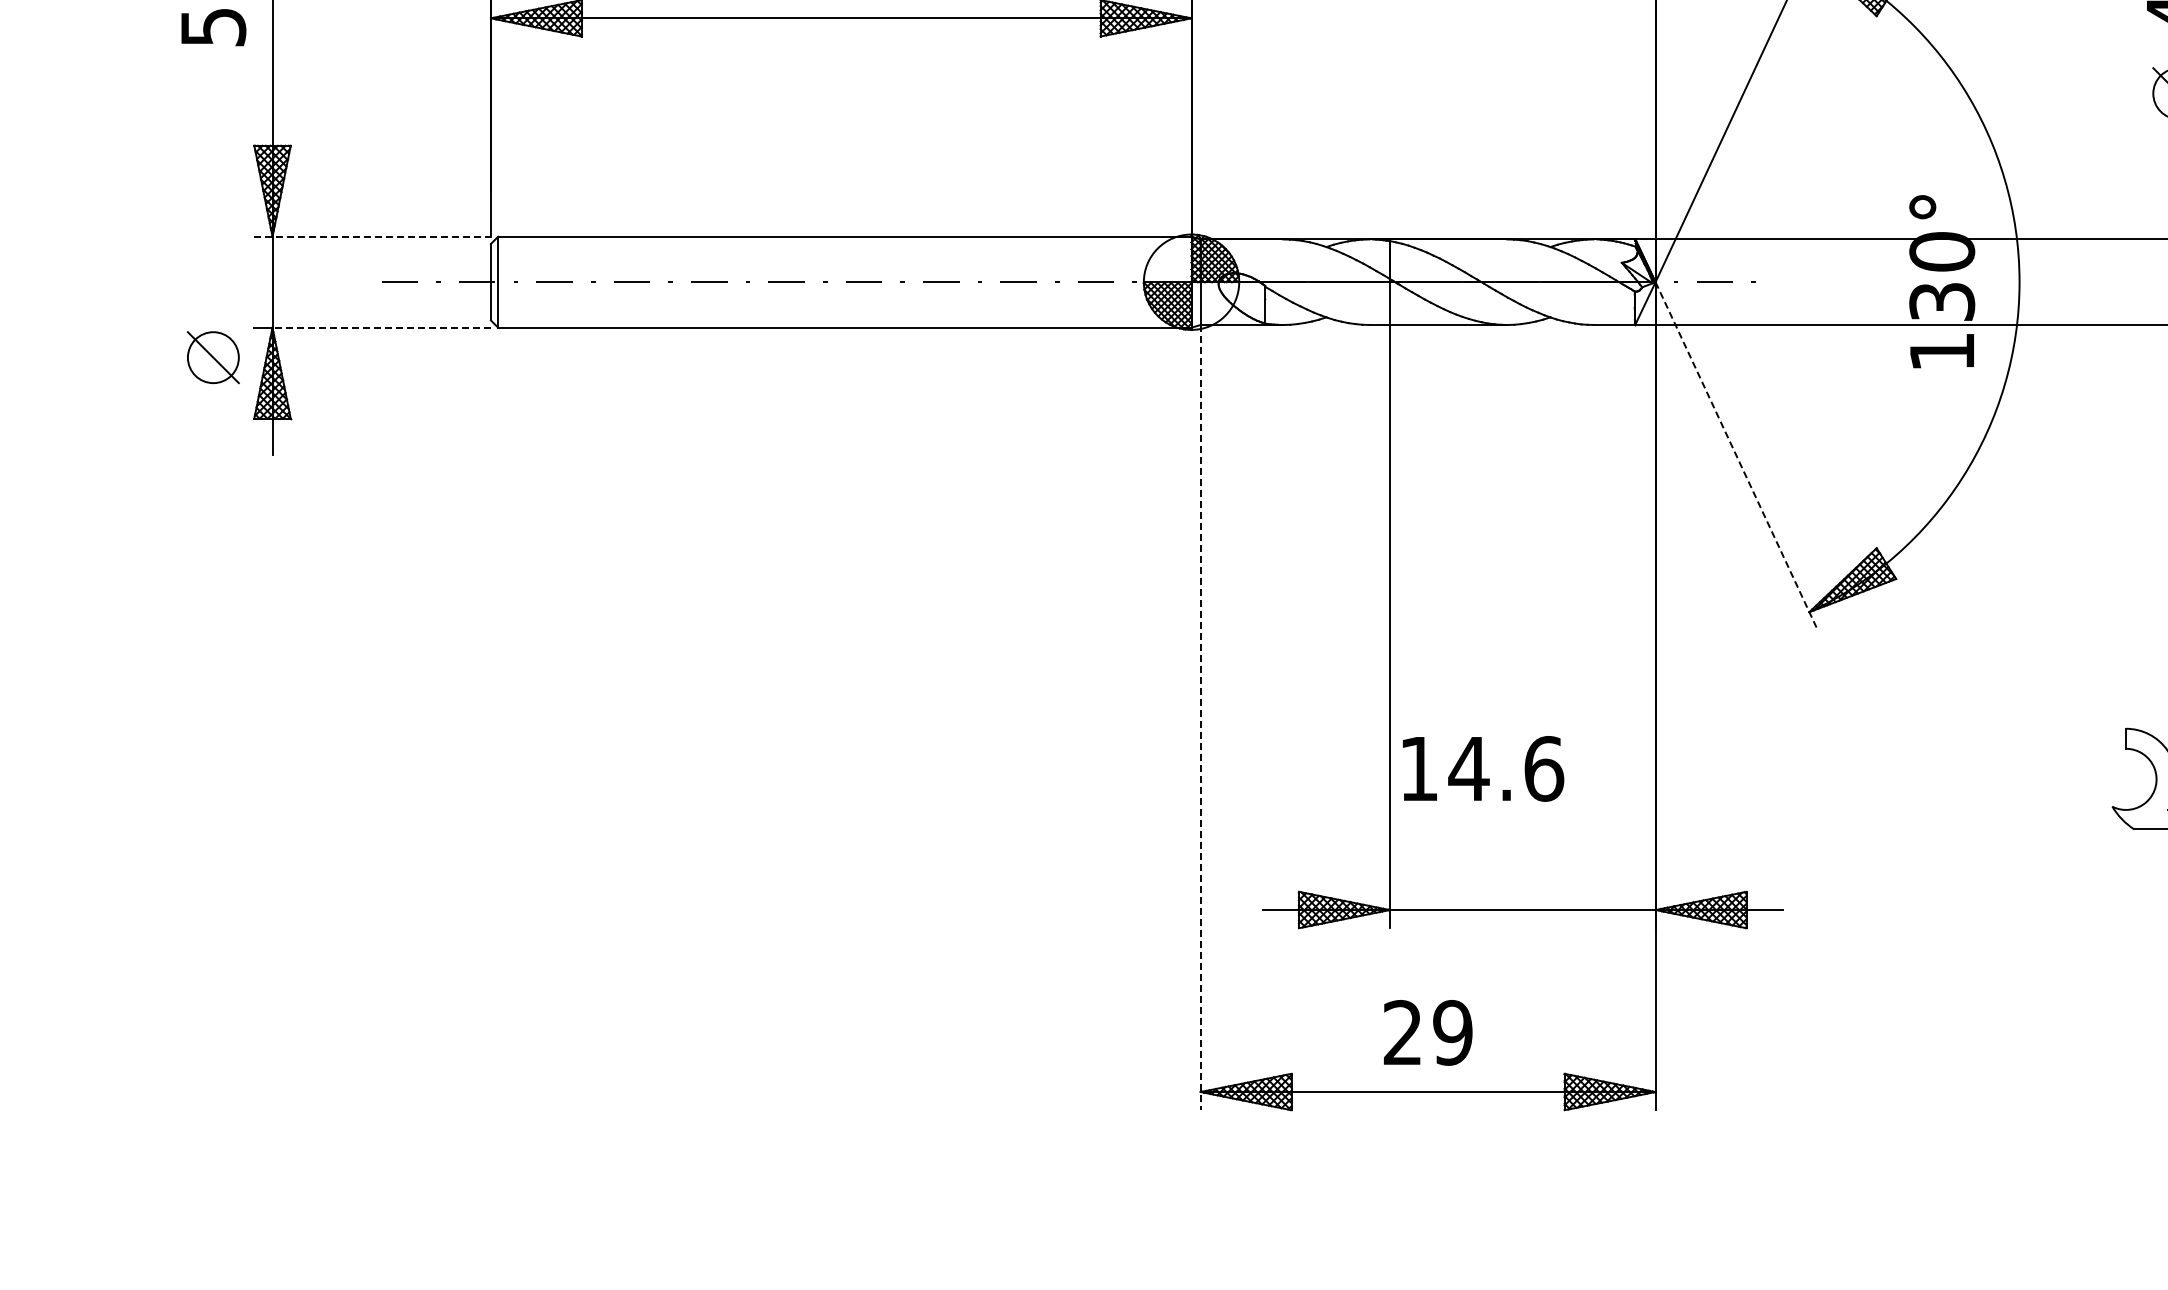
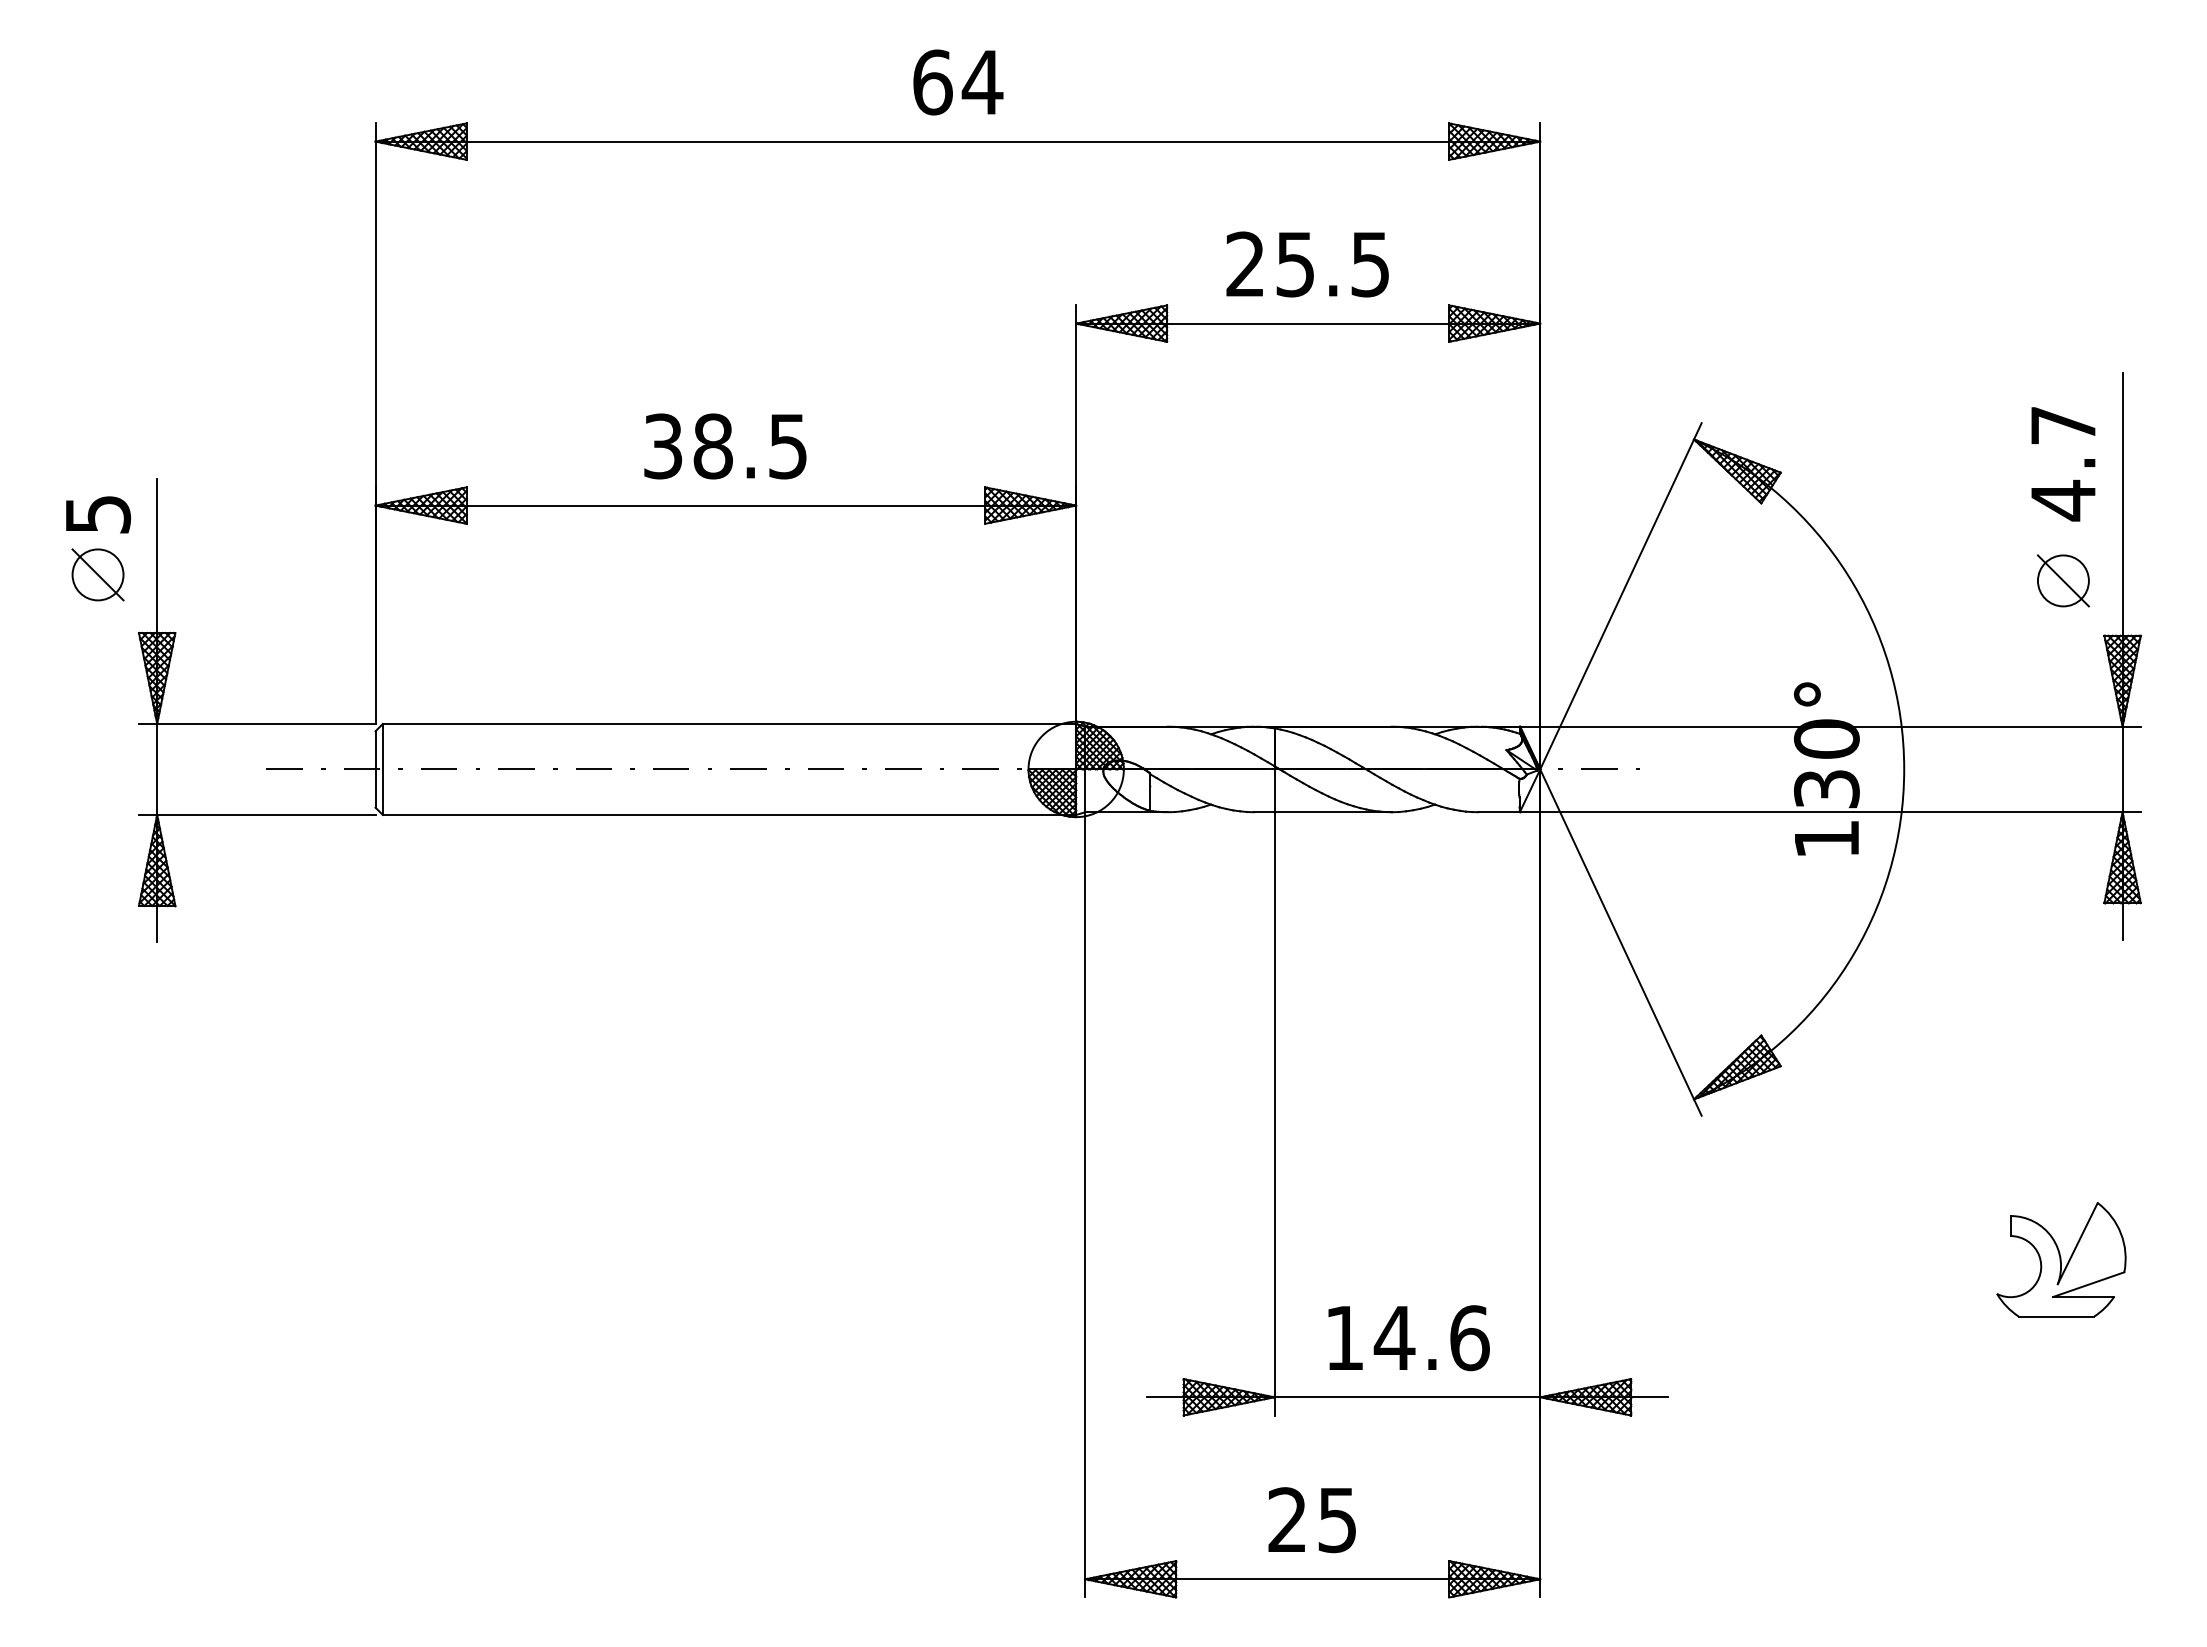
line: (372, 236) -> (257, 723), dashed -> solid
line: (380, 327) -> (265, 814), dashed -> solid
part: (212, 357) -> (97, 574), moved
line: (1736, 456) -> (1621, 943), dashed -> solid
line: (1200, 717) -> (1085, 1204), dashed -> solid
text: (1482, 769) -> (1408, 1338), moved
text: (1452, 1032) -> (1337, 1519), 29 -> 25

